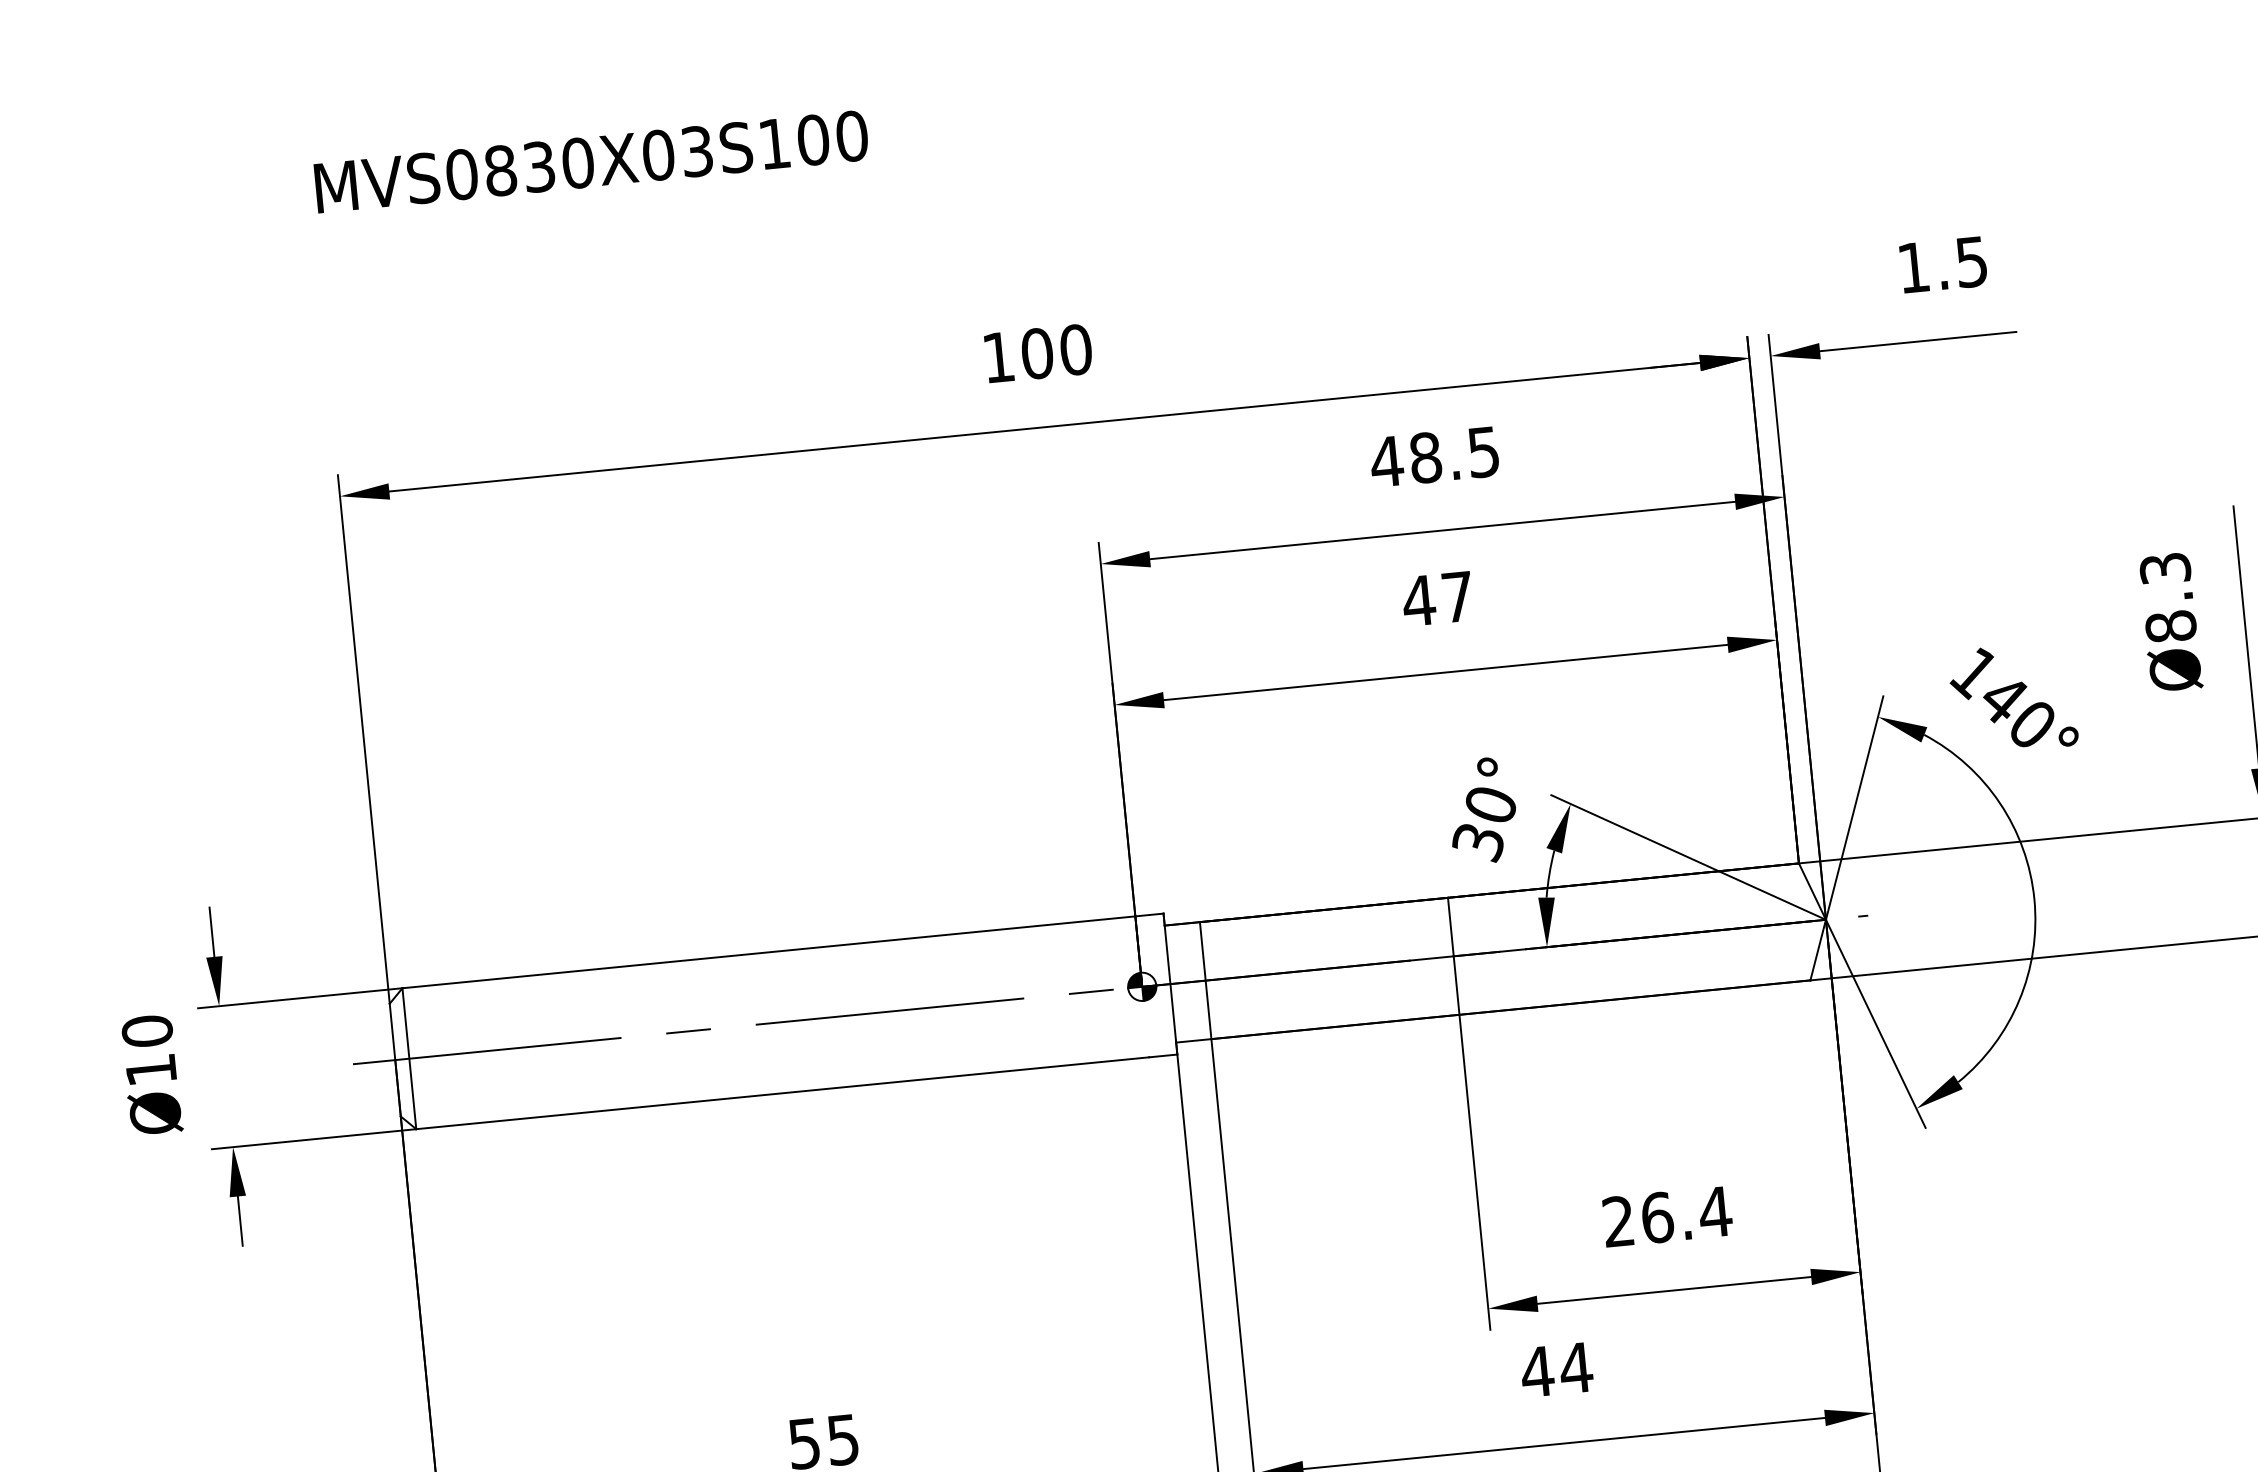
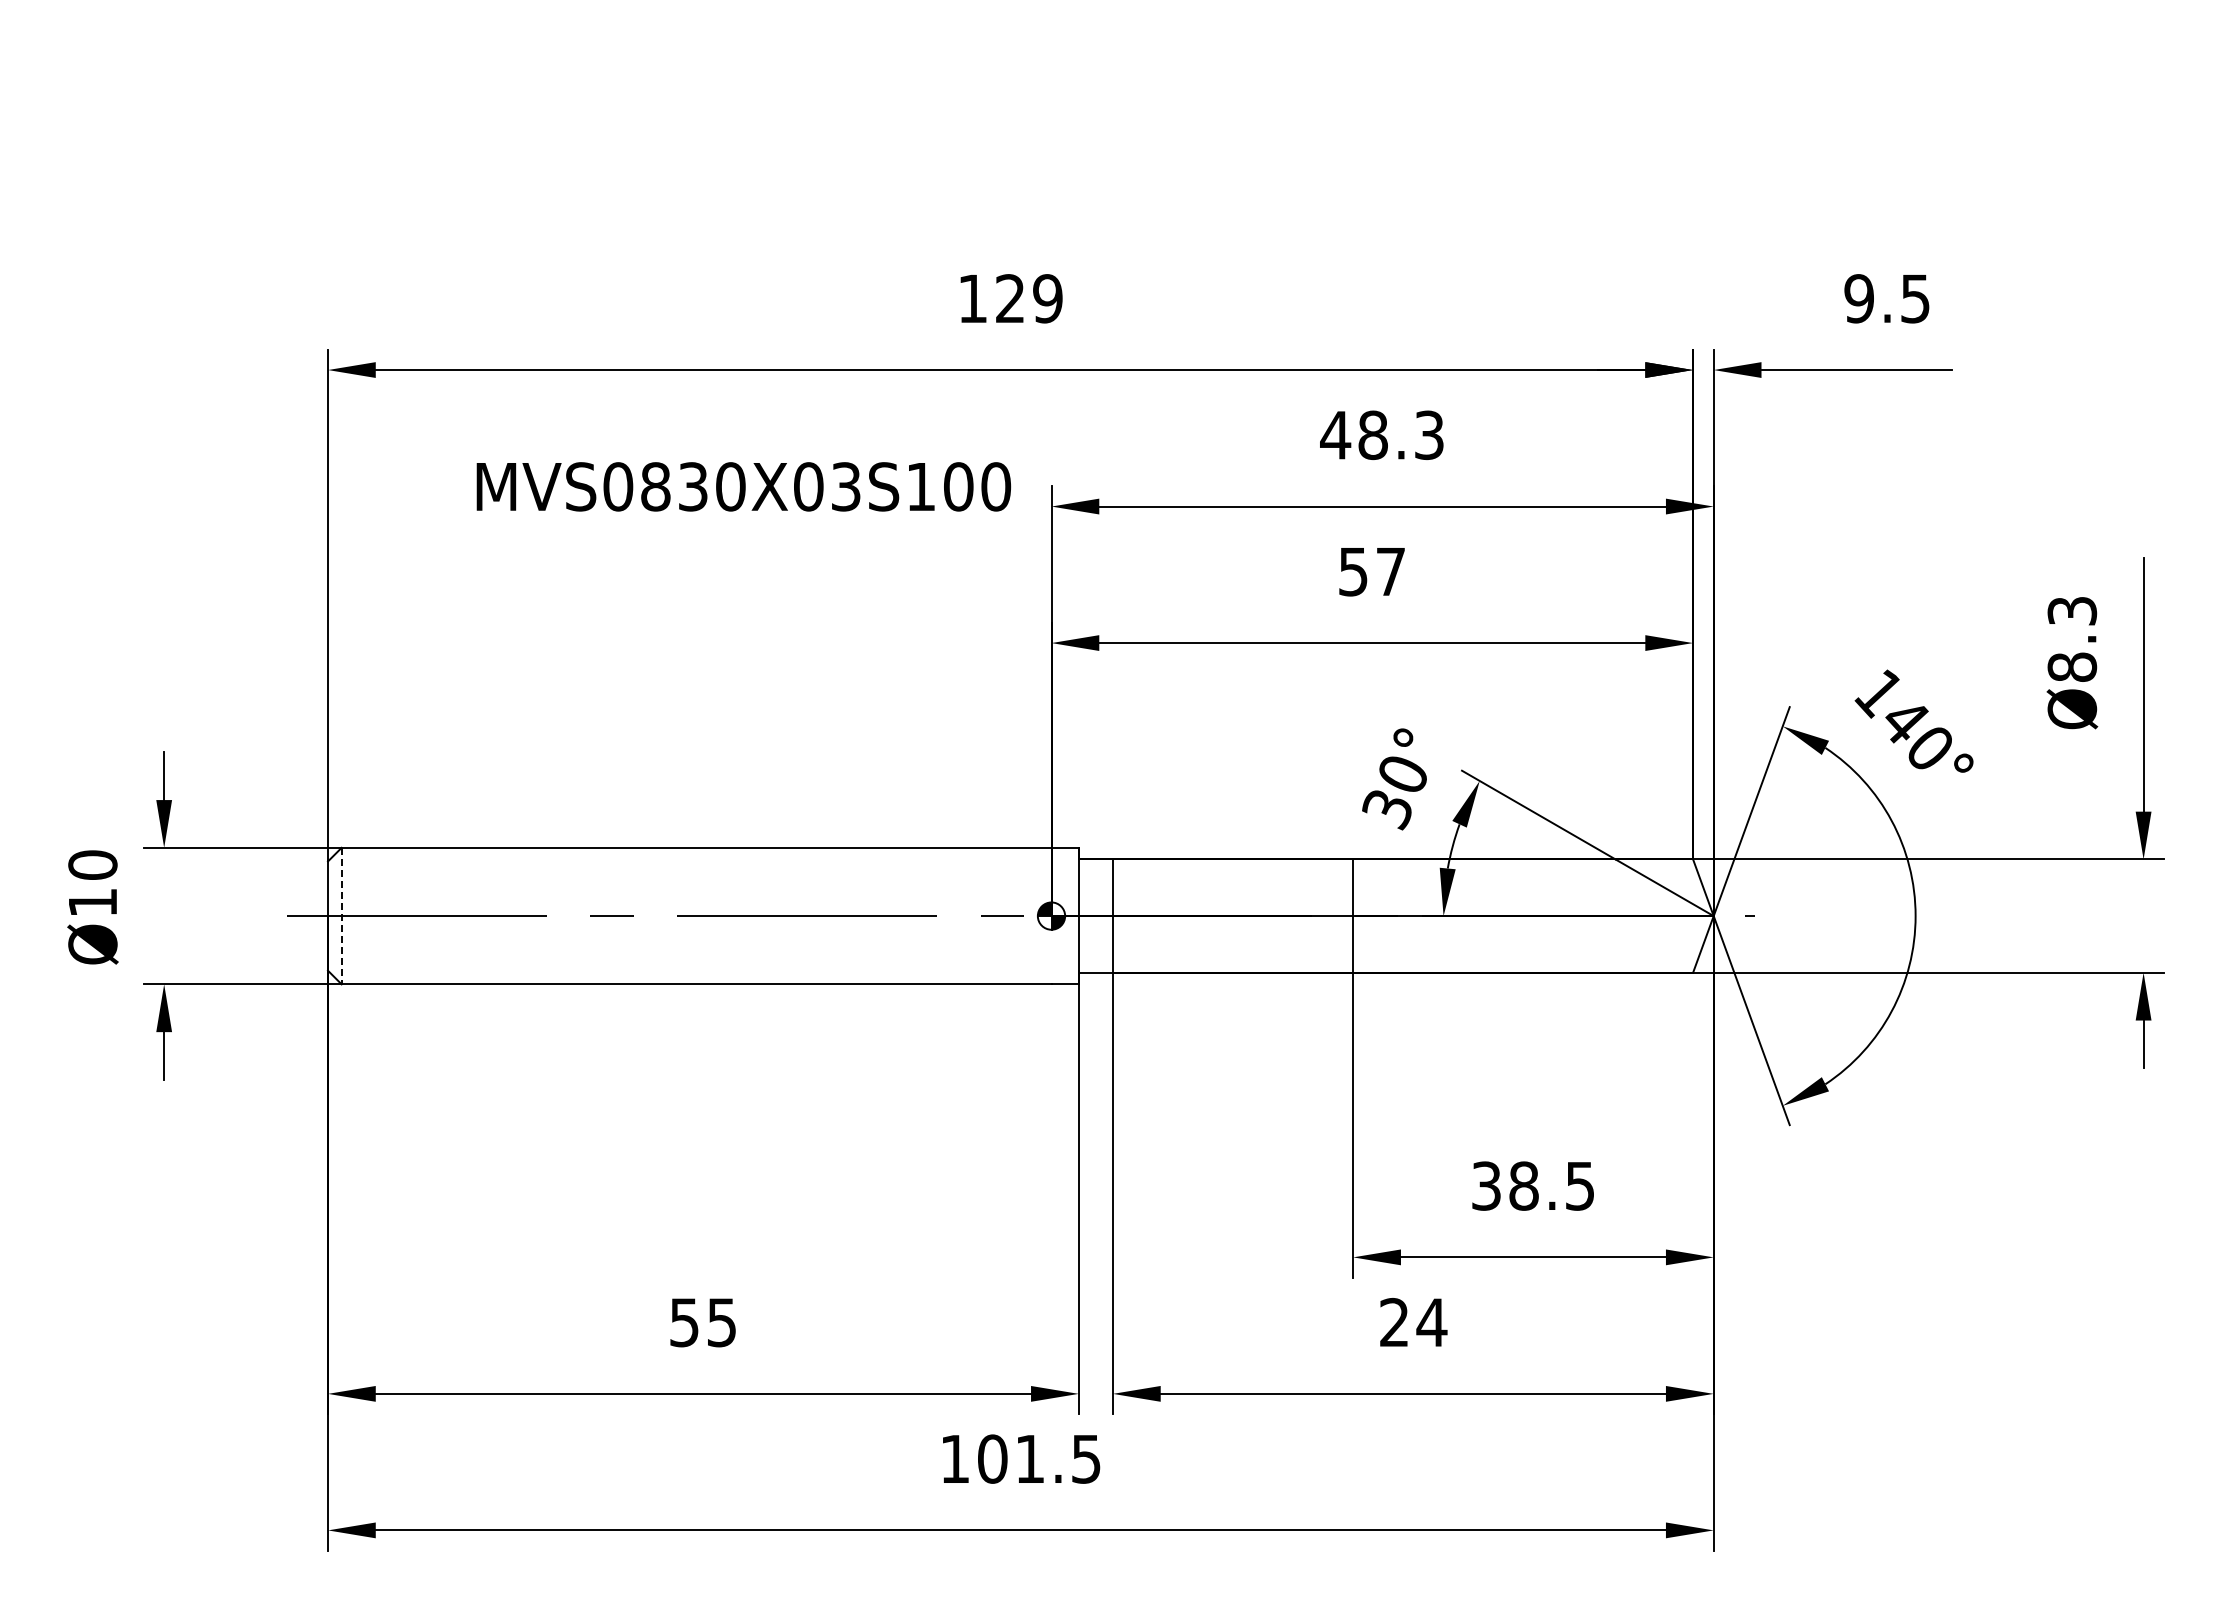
text: (591, 161) -> (743, 486), moved
text: (1912, 267) -> (1858, 298), 1.5 -> 9.5
text: (1055, 351) -> (1028, 298), 100 -> 129
text: (1483, 451) -> (1429, 434), 48.5 -> 48.3
text: (1418, 601) -> (1352, 572), 47 -> 57
line: (409, 1059) -> (341, 916), solid -> dashed
text: (1667, 1216) -> (1533, 1185), 26.4 -> 38.5
text: (1537, 1370) -> (1394, 1321), 44 -> 24

